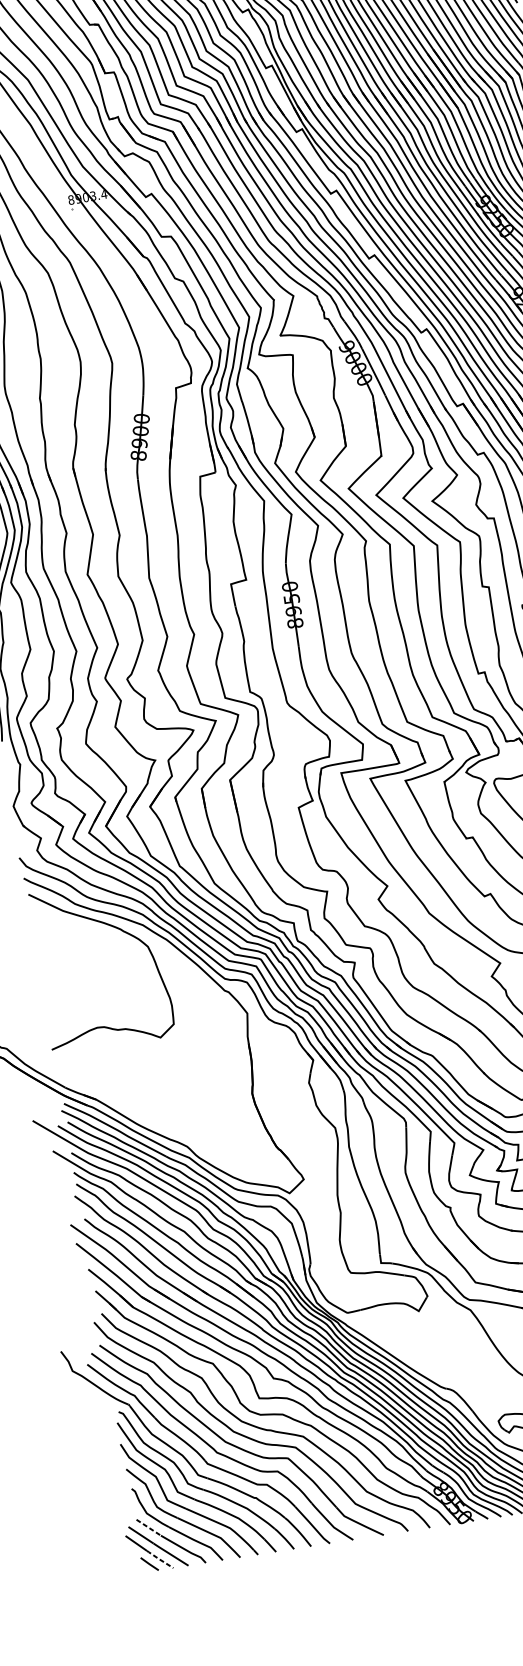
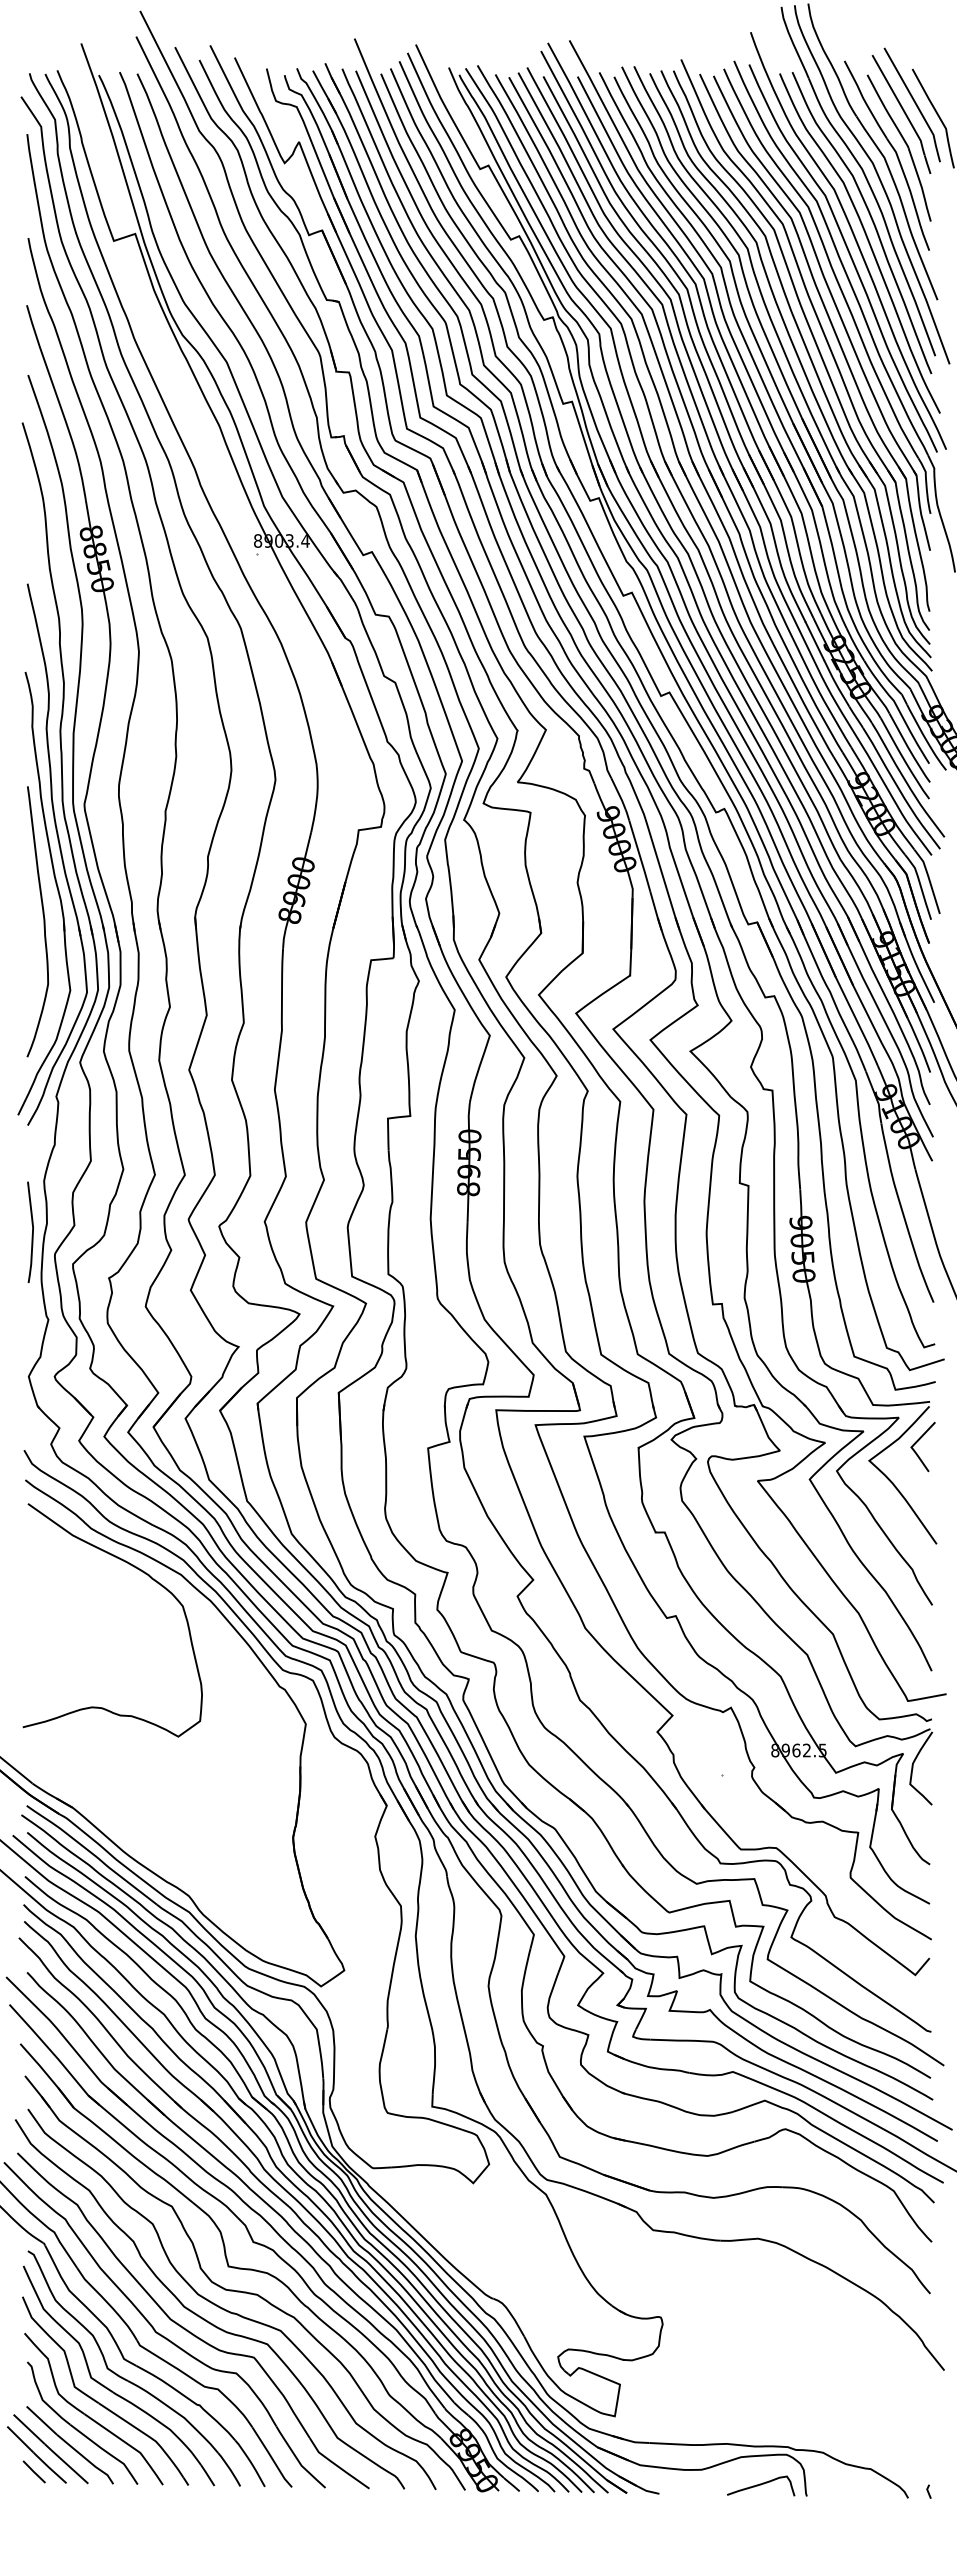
line: (149, 1528) -> (42, 2421), dashed -> solid
line: (159, 1559) -> (49, 2467), dashed -> solid

